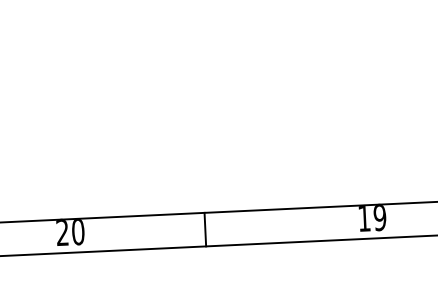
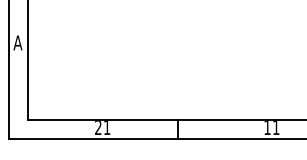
text: (378, 219) -> (275, 128), 19 -> 11
text: (77, 233) -> (106, 128), 20 -> 21

